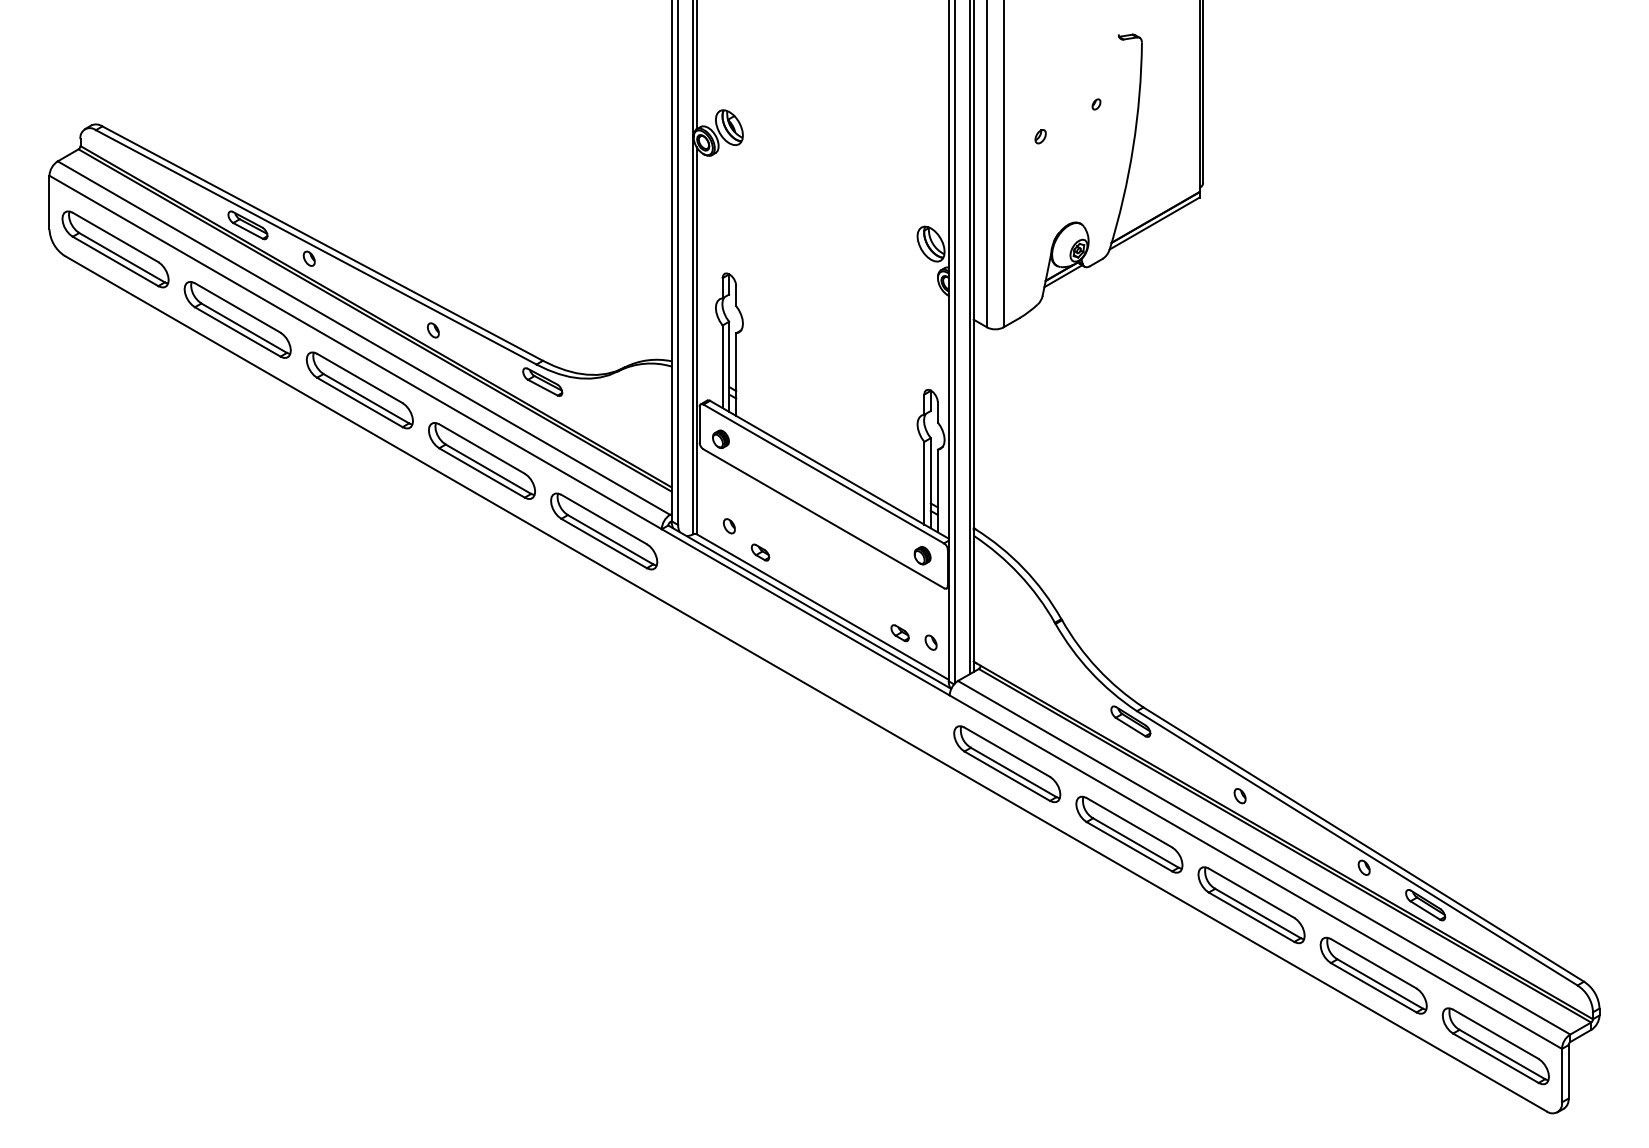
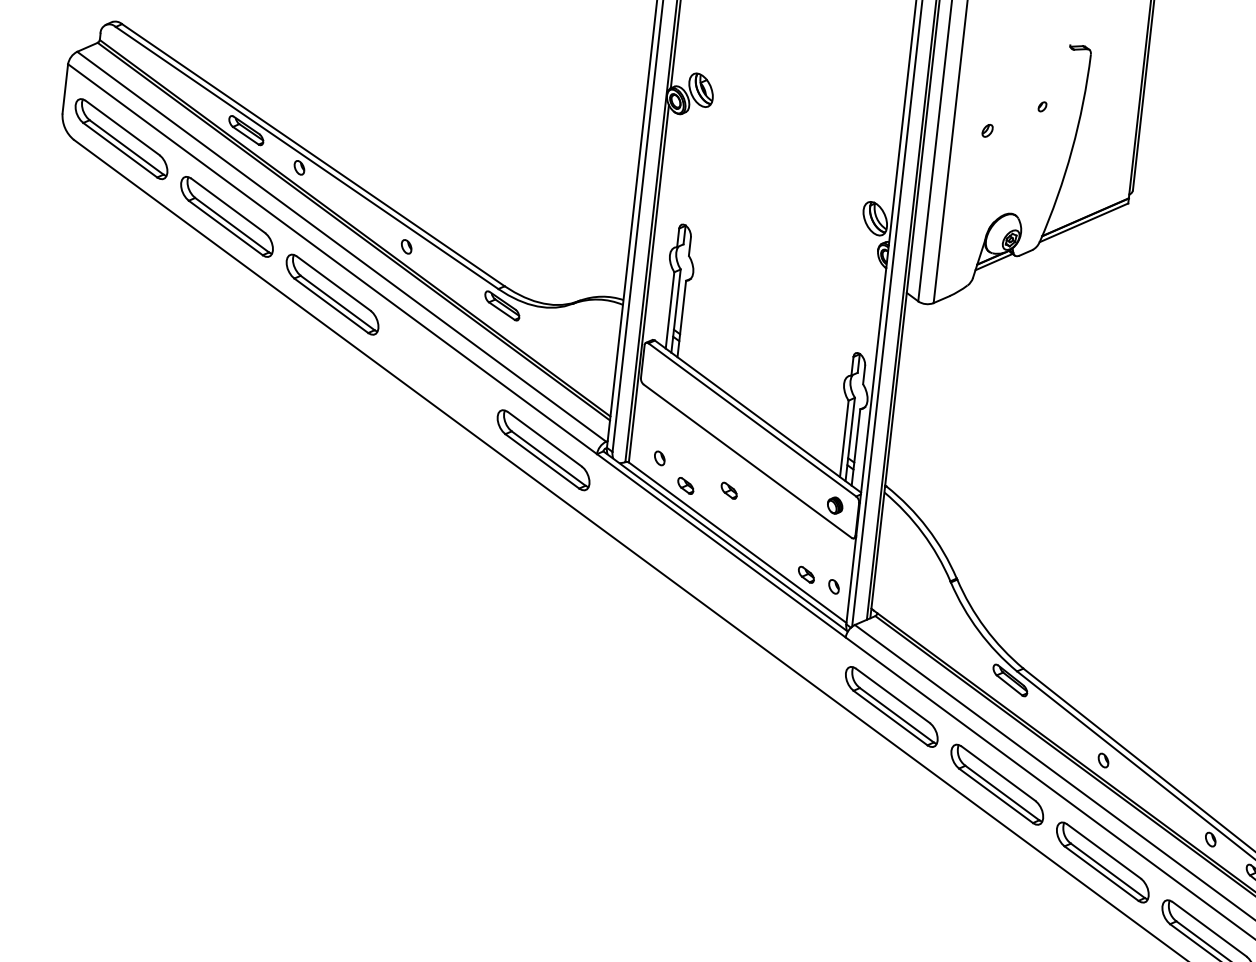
part: (720, 439) -> (660, 377), removed
part: (482, 460) -> (438, 372), removed
part: (807, 552) -> (729, 490), added

